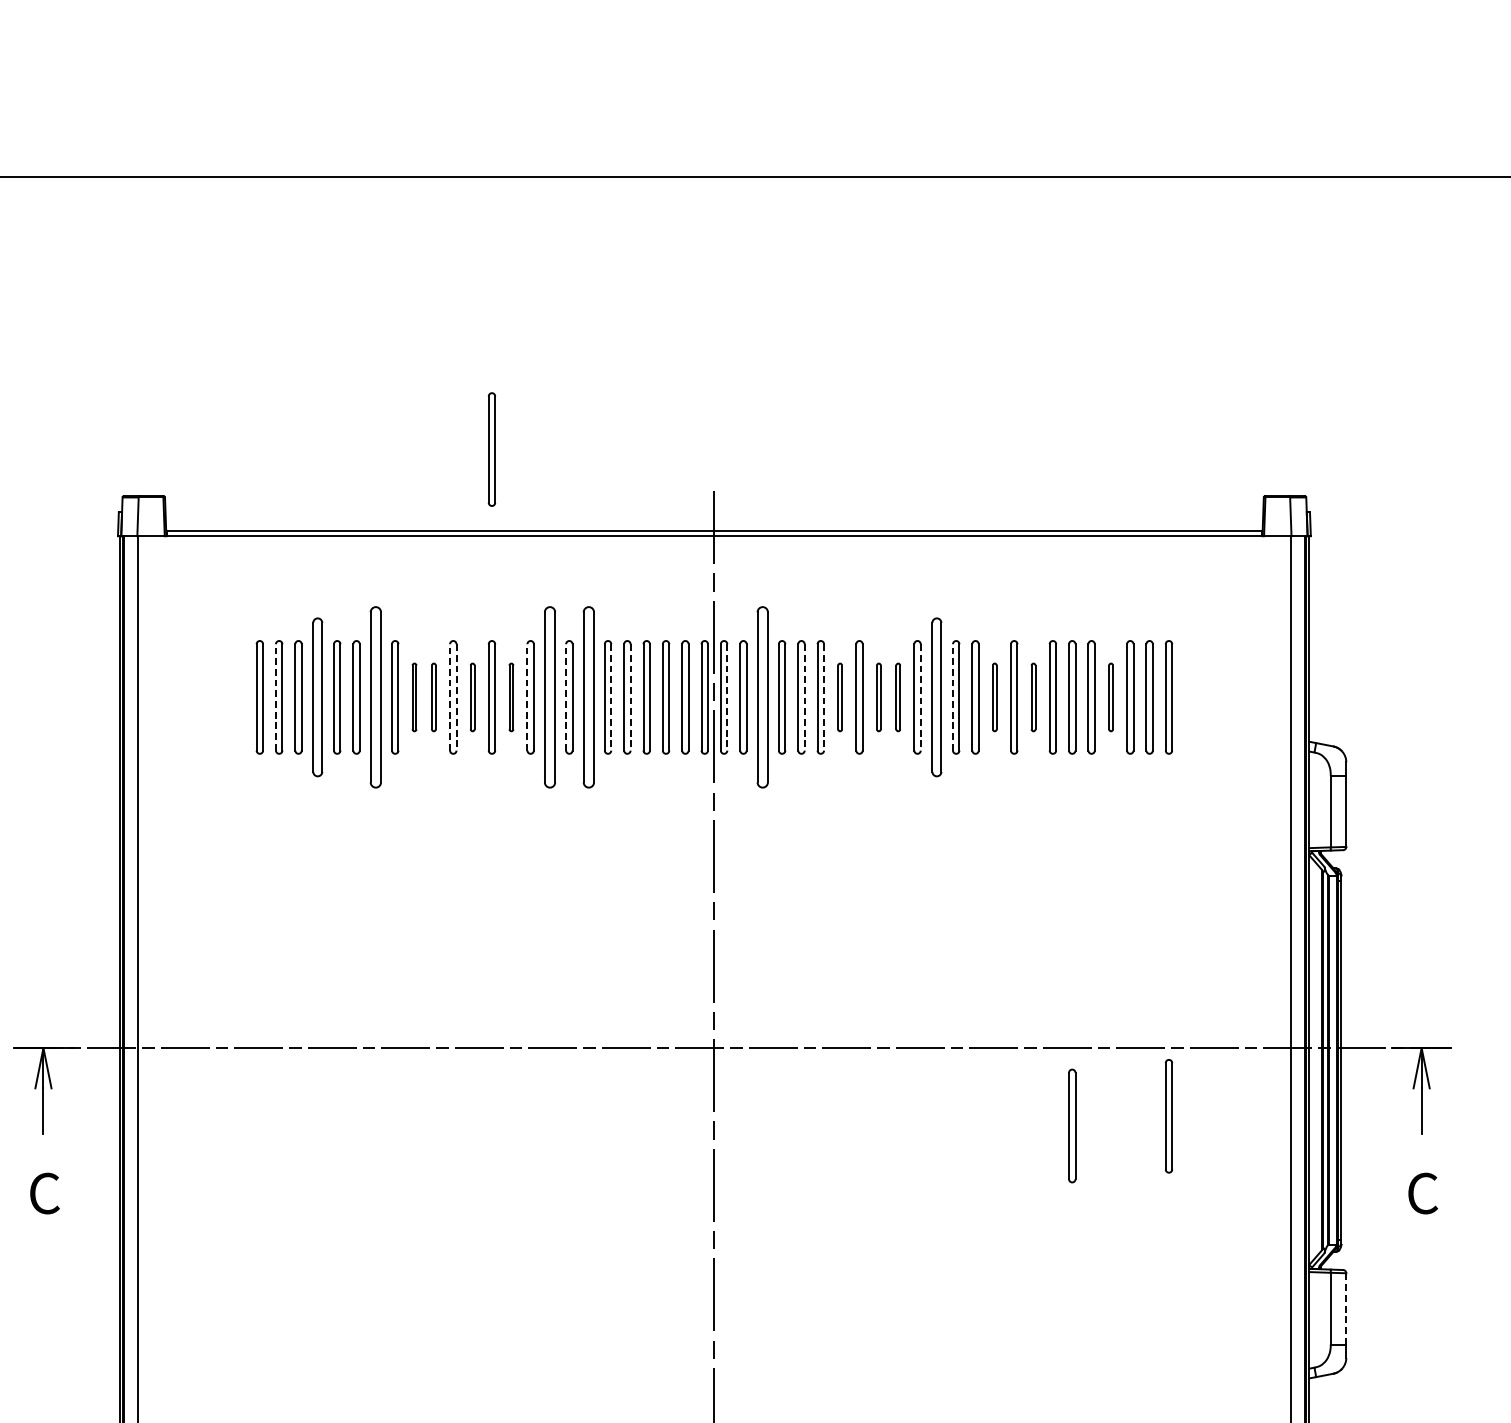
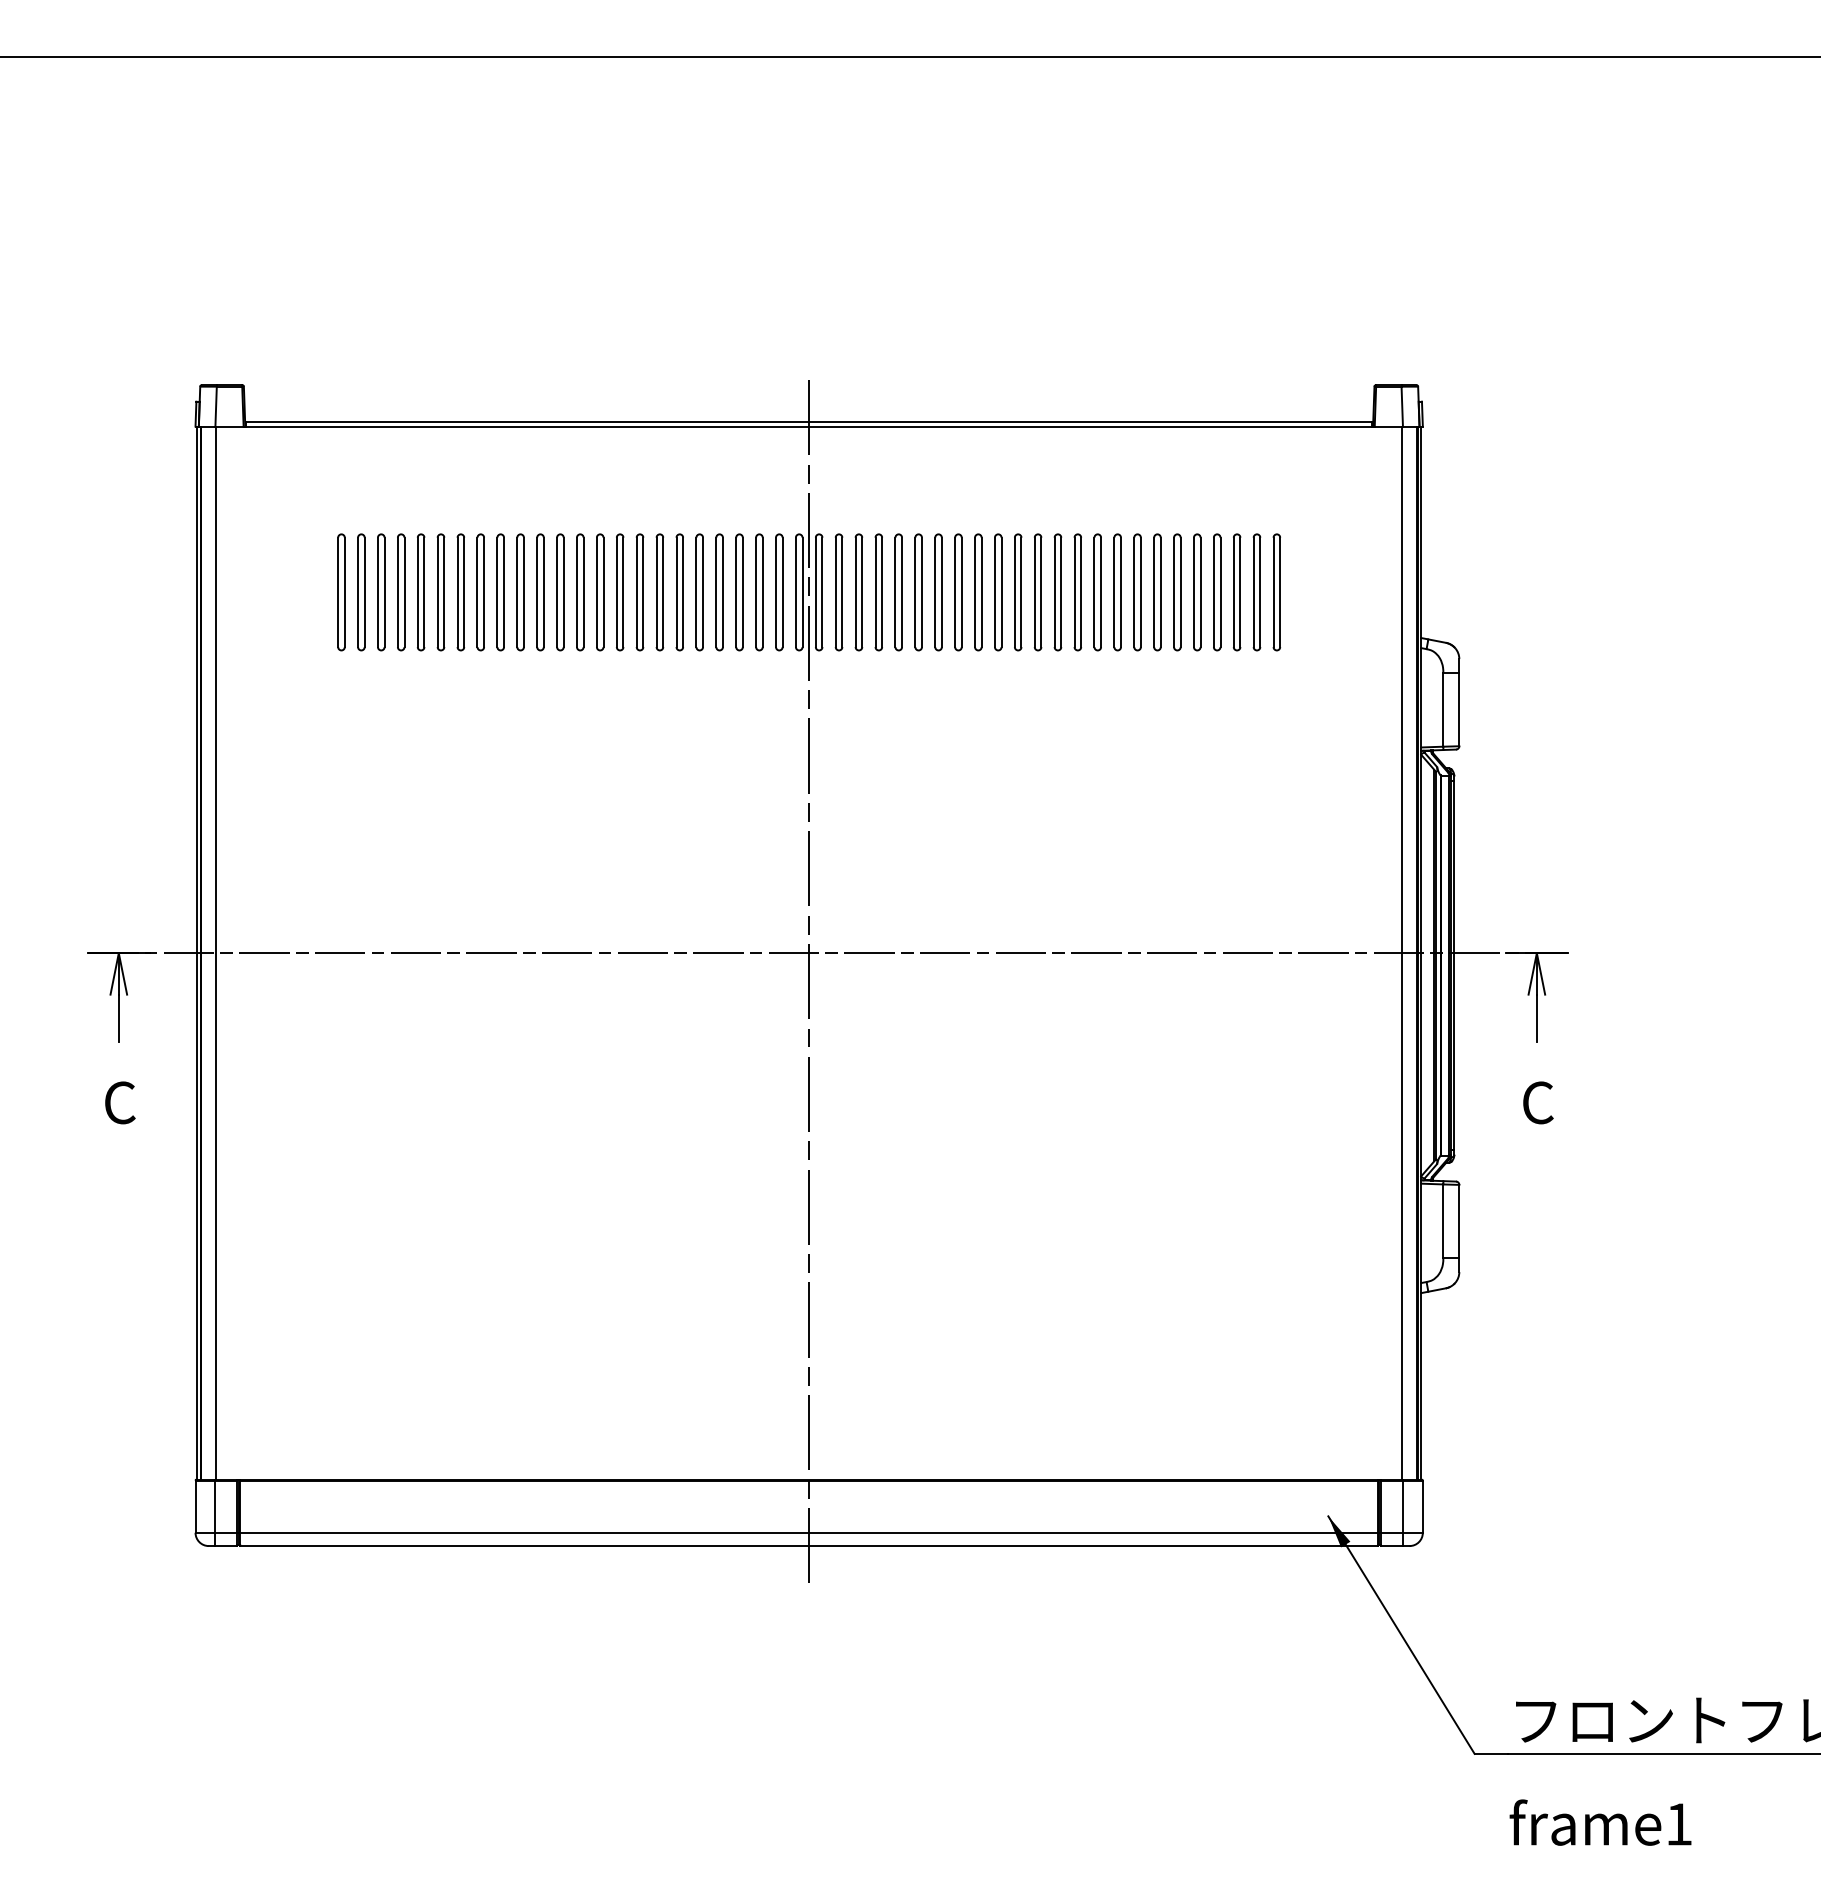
part: (492, 449) -> (580, 337), removed
line: (276, 697) -> (358, 592), dashed -> solid
part: (318, 697) -> (401, 592), size x0.71
part: (375, 697) -> (460, 592), size x0.62
part: (414, 697) -> (500, 592), size x1.67
part: (433, 697) -> (520, 592), size x1.67
line: (450, 697) -> (537, 592), dashed -> solid
line: (456, 697) -> (543, 592), dashed -> solid
part: (472, 697) -> (560, 592), size x1.67
part: (511, 697) -> (600, 592), size x1.67
line: (527, 697) -> (616, 592), dashed -> solid
part: (549, 697) -> (639, 592), size x0.62
line: (566, 697) -> (656, 592), dashed -> solid
part: (588, 697) -> (679, 592), size x0.62
line: (611, 697) -> (703, 592), dashed -> solid
line: (630, 697) -> (722, 592), dashed -> solid
line: (727, 697) -> (822, 592), dashed -> solid
part: (762, 697) -> (858, 592), size x0.62
line: (805, 697) -> (902, 592), dashed -> solid
line: (823, 697) -> (921, 592), dashed -> solid
part: (840, 697) -> (938, 592), size x1.67
part: (878, 697) -> (978, 592), size x1.67
part: (898, 697) -> (998, 592), size x1.67
line: (920, 697) -> (1021, 592), dashed -> solid
part: (936, 697) -> (1037, 592), size x0.71
line: (952, 697) -> (1054, 592), dashed -> solid
part: (994, 697) -> (1097, 592), size x1.67
part: (1033, 697) -> (1137, 592), size x1.67
part: (1111, 697) -> (1217, 592), size x1.67
part: (1168, 1116) -> (1276, 1023), removed
part: (1072, 1126) -> (1177, 1033), removed
line: (1346, 1308) -> (1459, 1221), dashed -> solid

